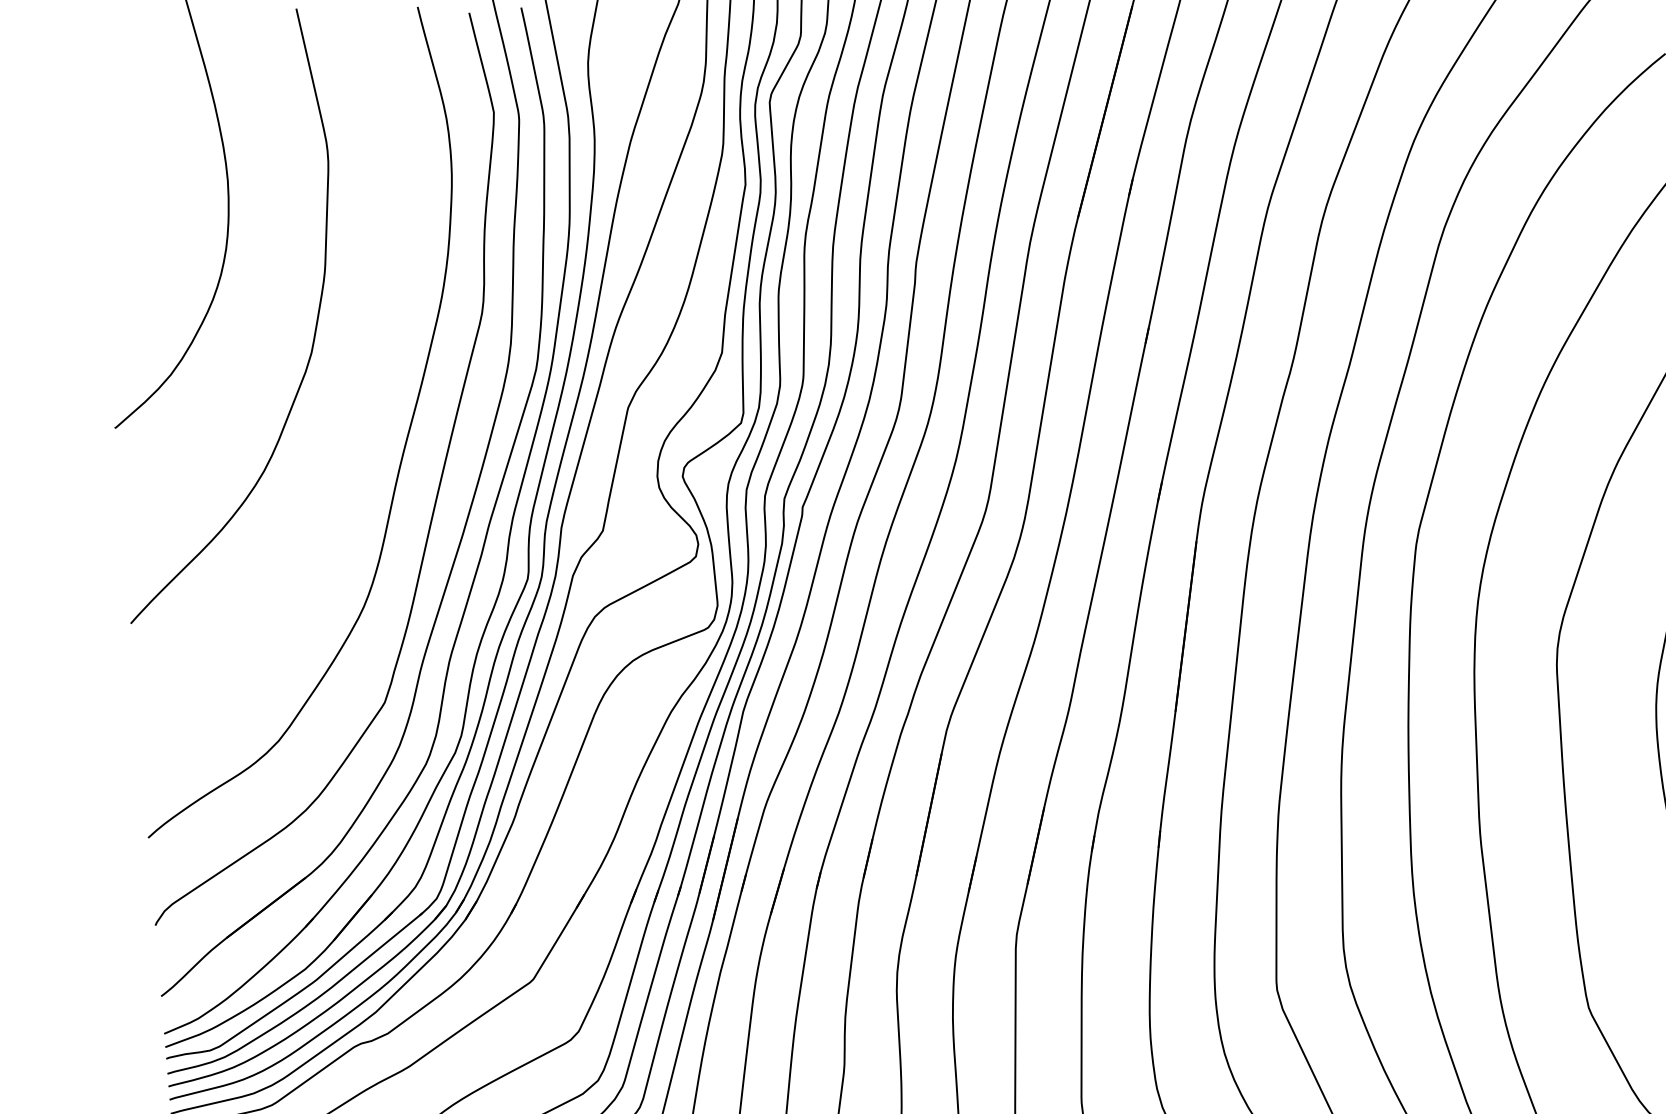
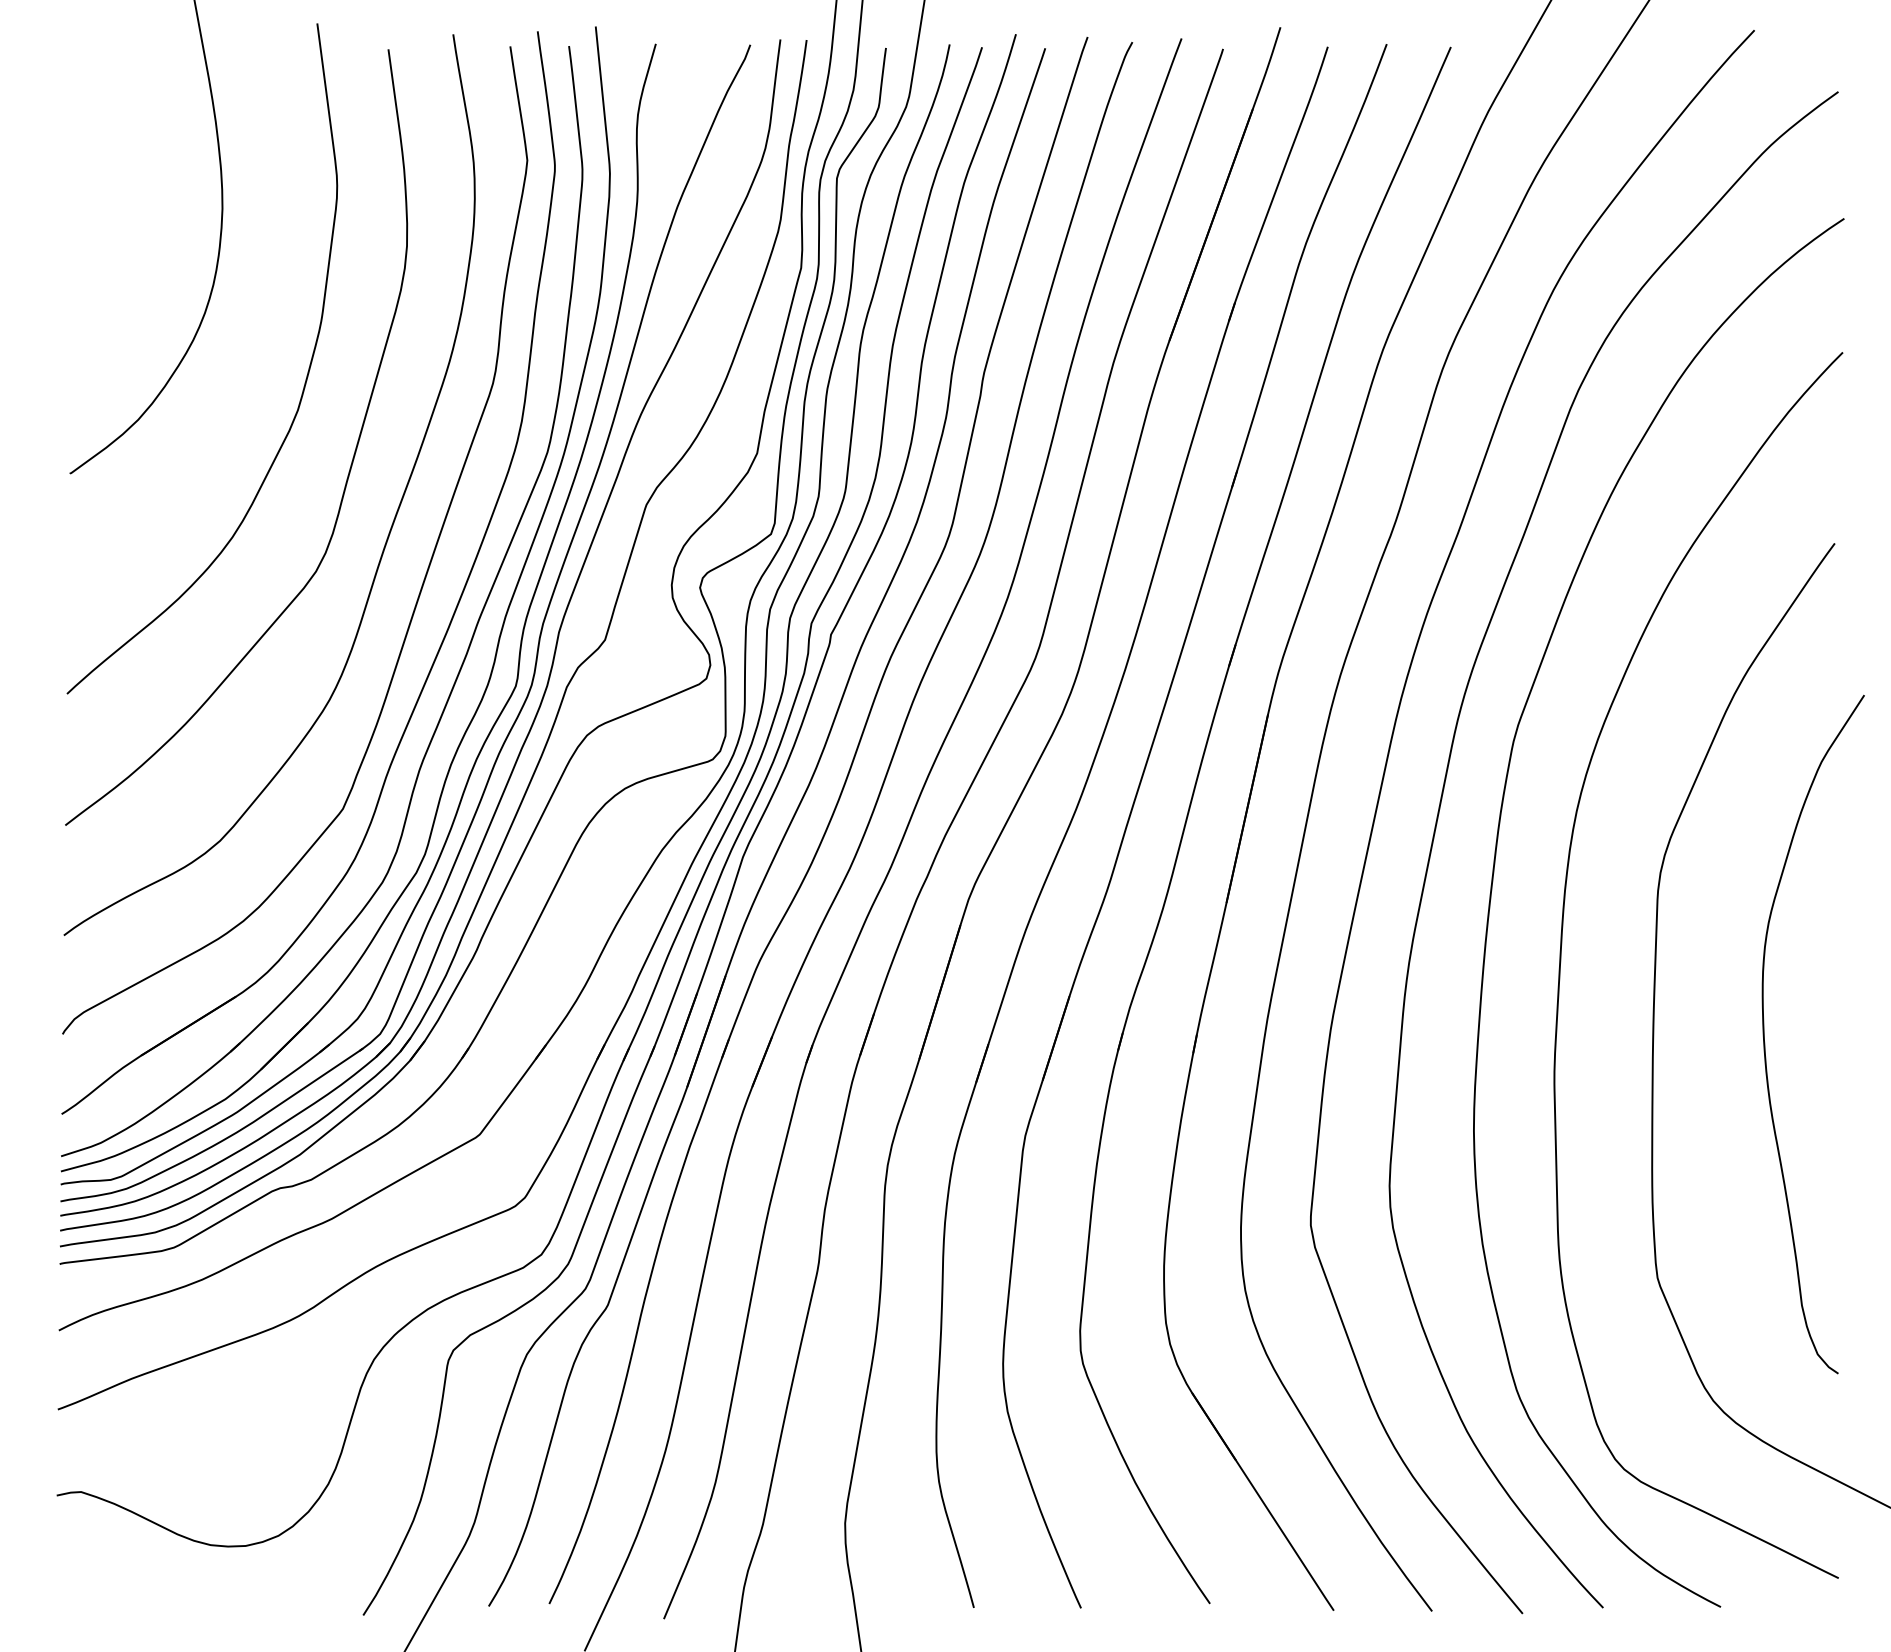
curve: (361, 402) -> (348, 471), added

